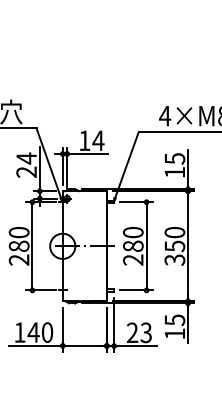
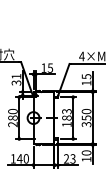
text: (98, 139) -> (50, 67), 14 -> 15
text: (26, 164) -> (16, 79), 24 -> 31
text: (132, 247) -> (66, 118), 280 -> 183
text: (174, 319) -> (86, 152), 15 -> 10

